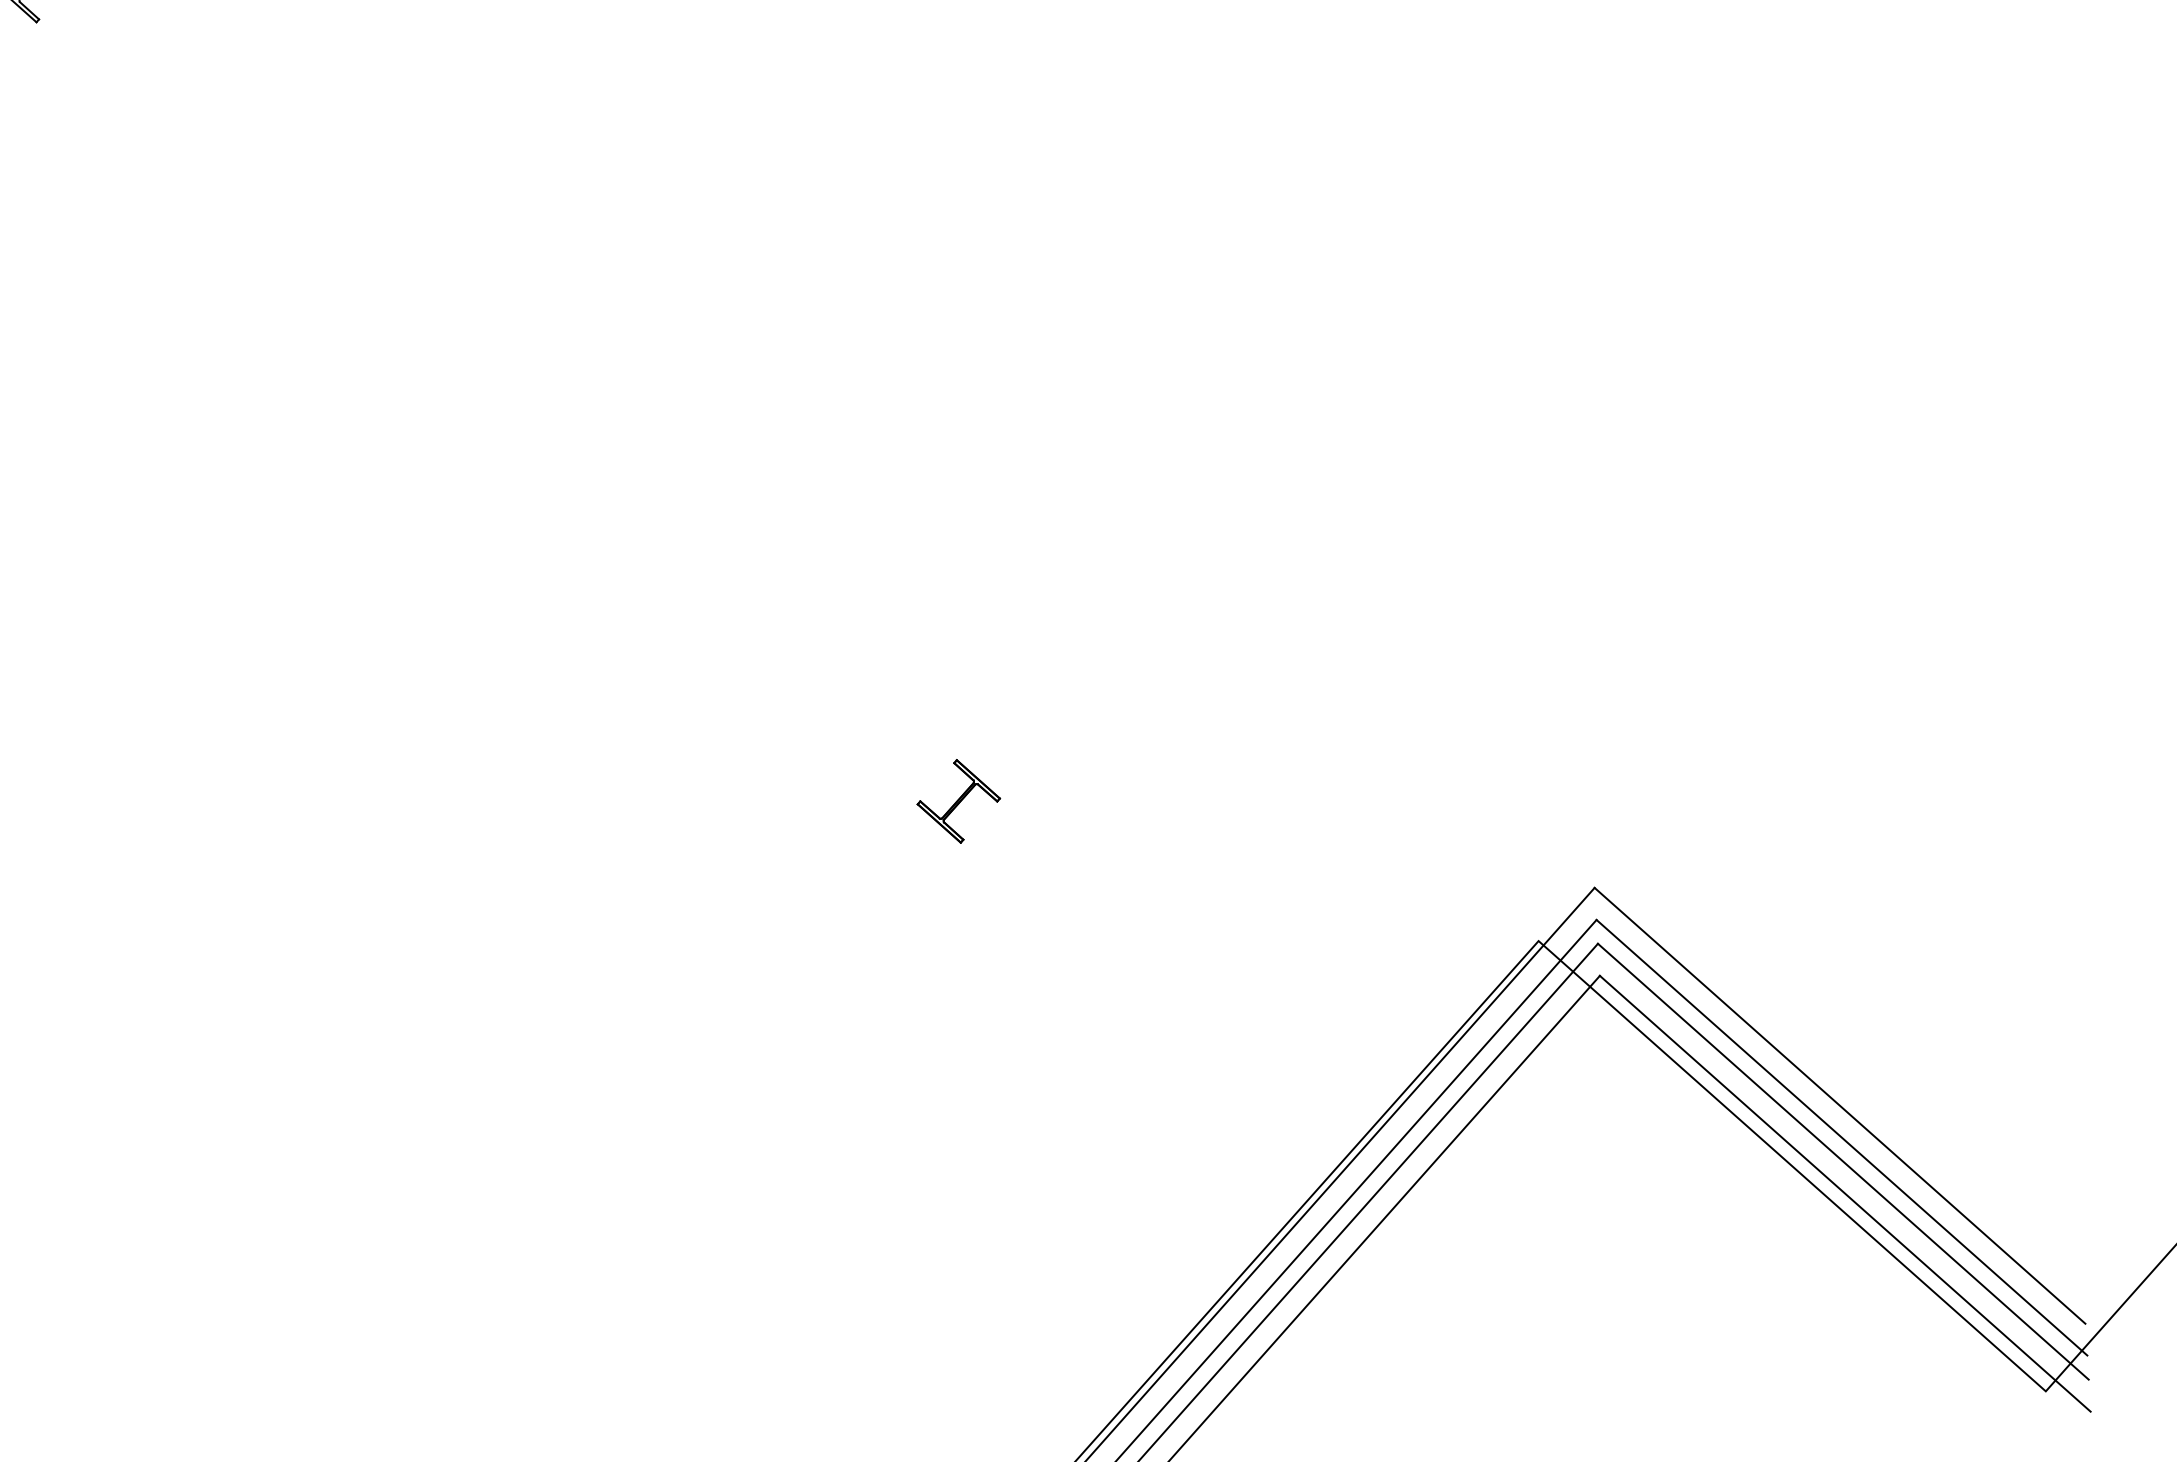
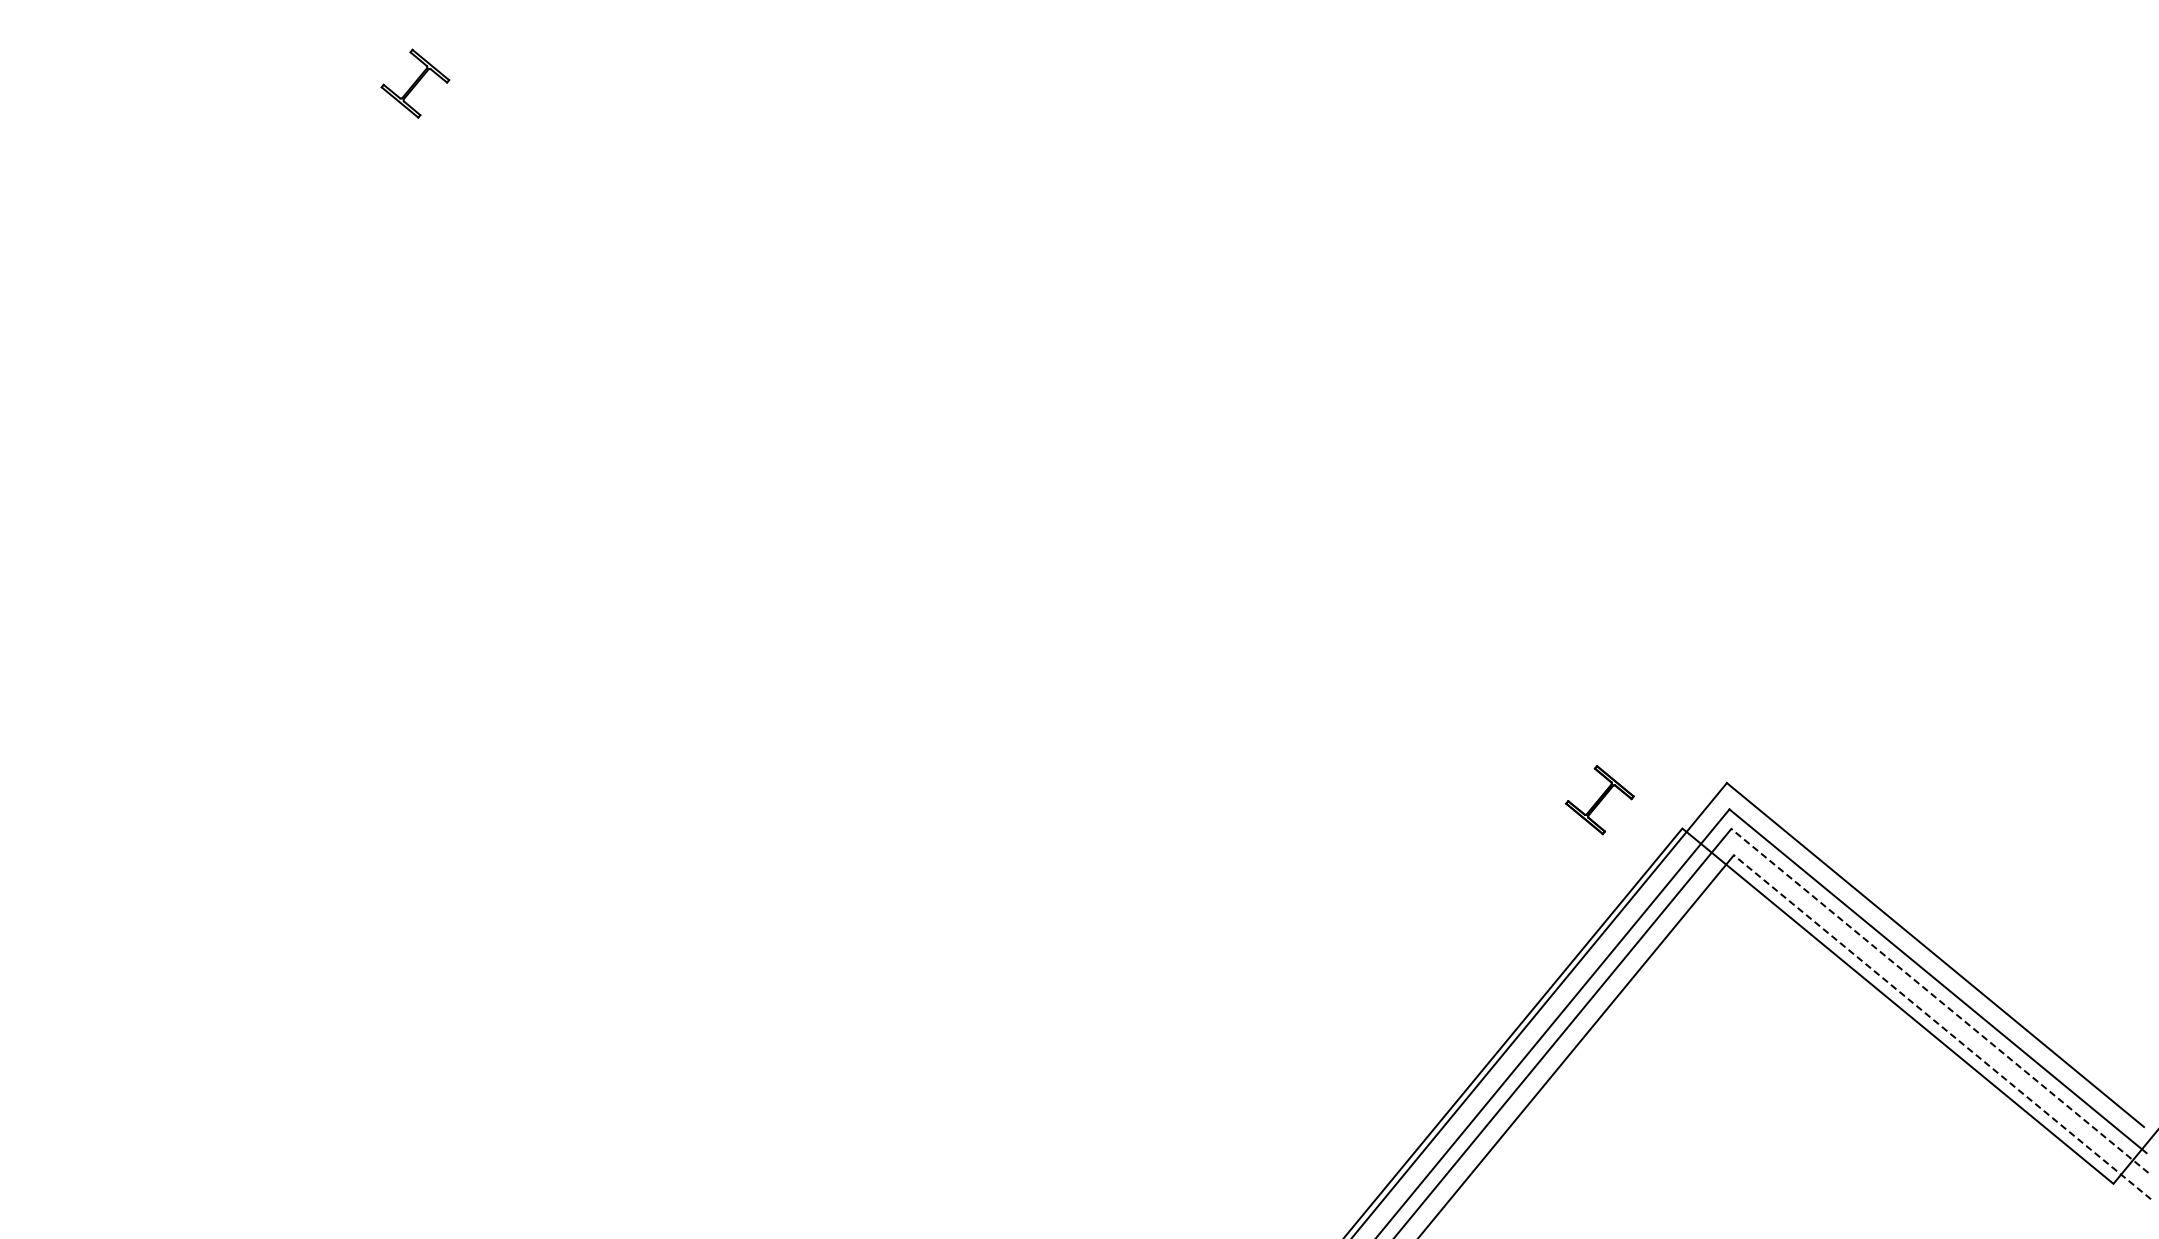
part: (958, 801) -> (1599, 800), moved
line: (1842, 1161) -> (1939, 1000), solid -> dashed
line: (1845, 1192) -> (1942, 1026), solid -> dashed

